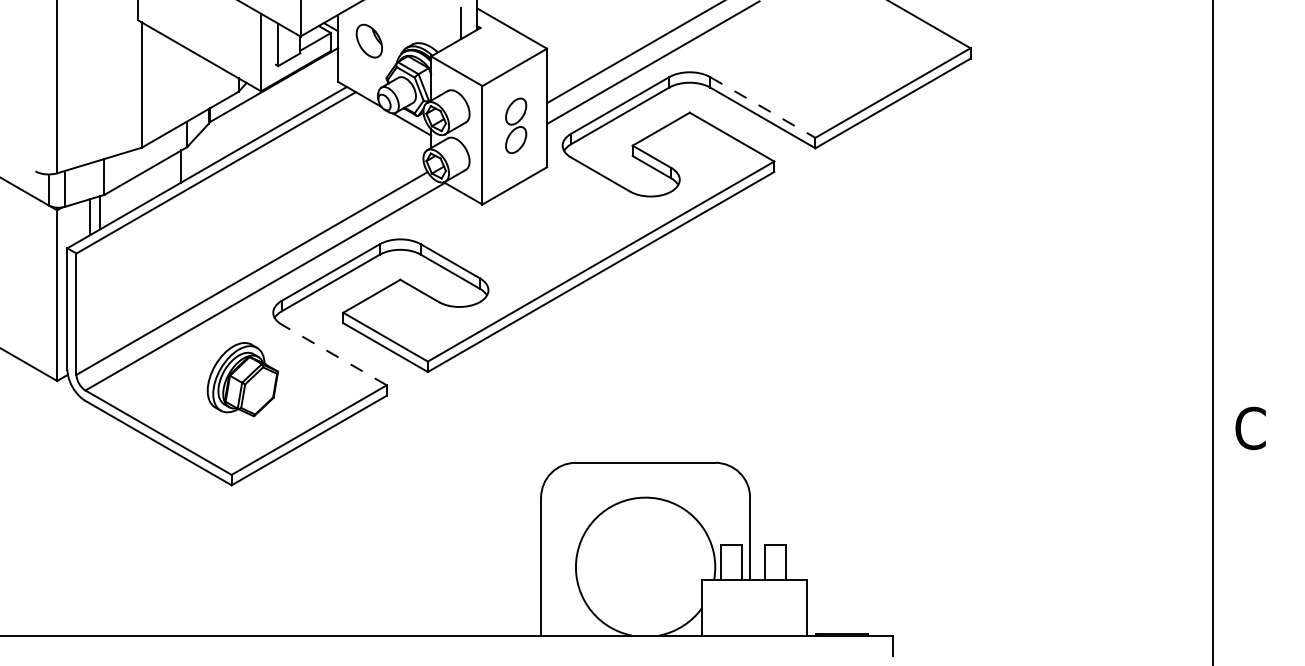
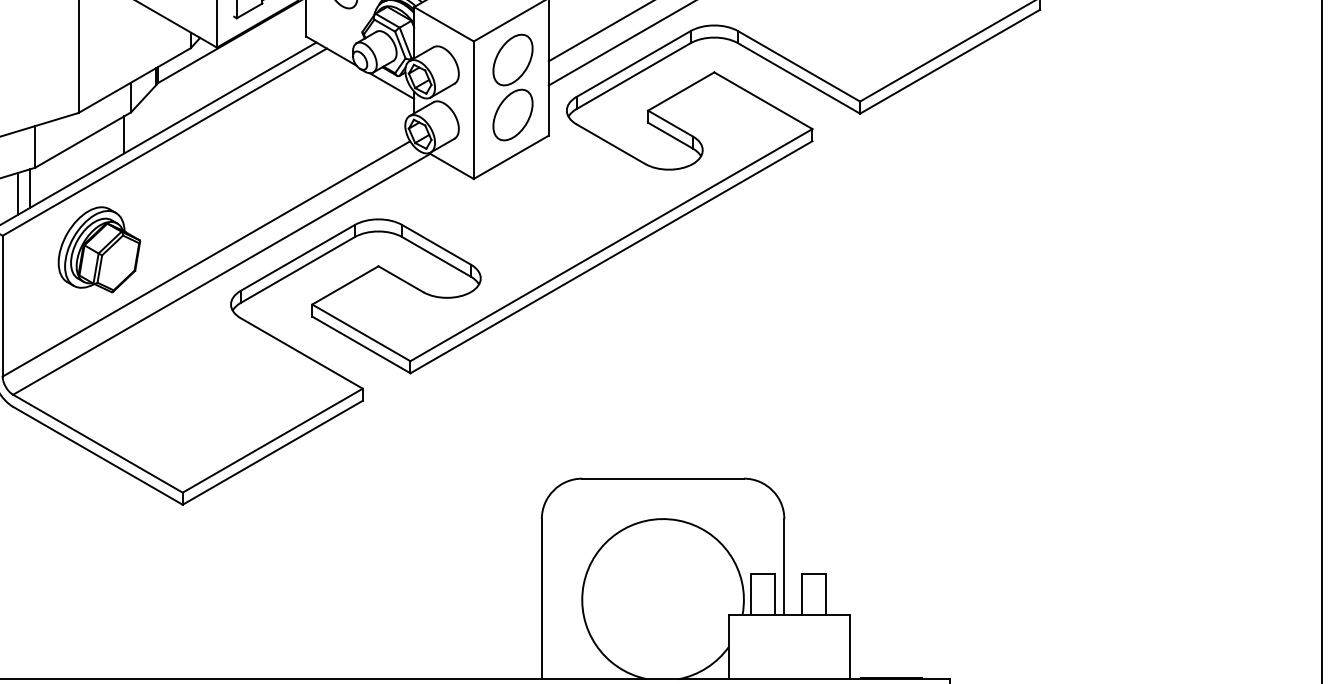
line: (762, 107) -> (798, 66), dashed -> solid
part: (515, 125) -> (512, 87), size x1.67
line: (334, 354) -> (302, 352), dashed -> solid
part: (242, 379) -> (99, 249), moved

